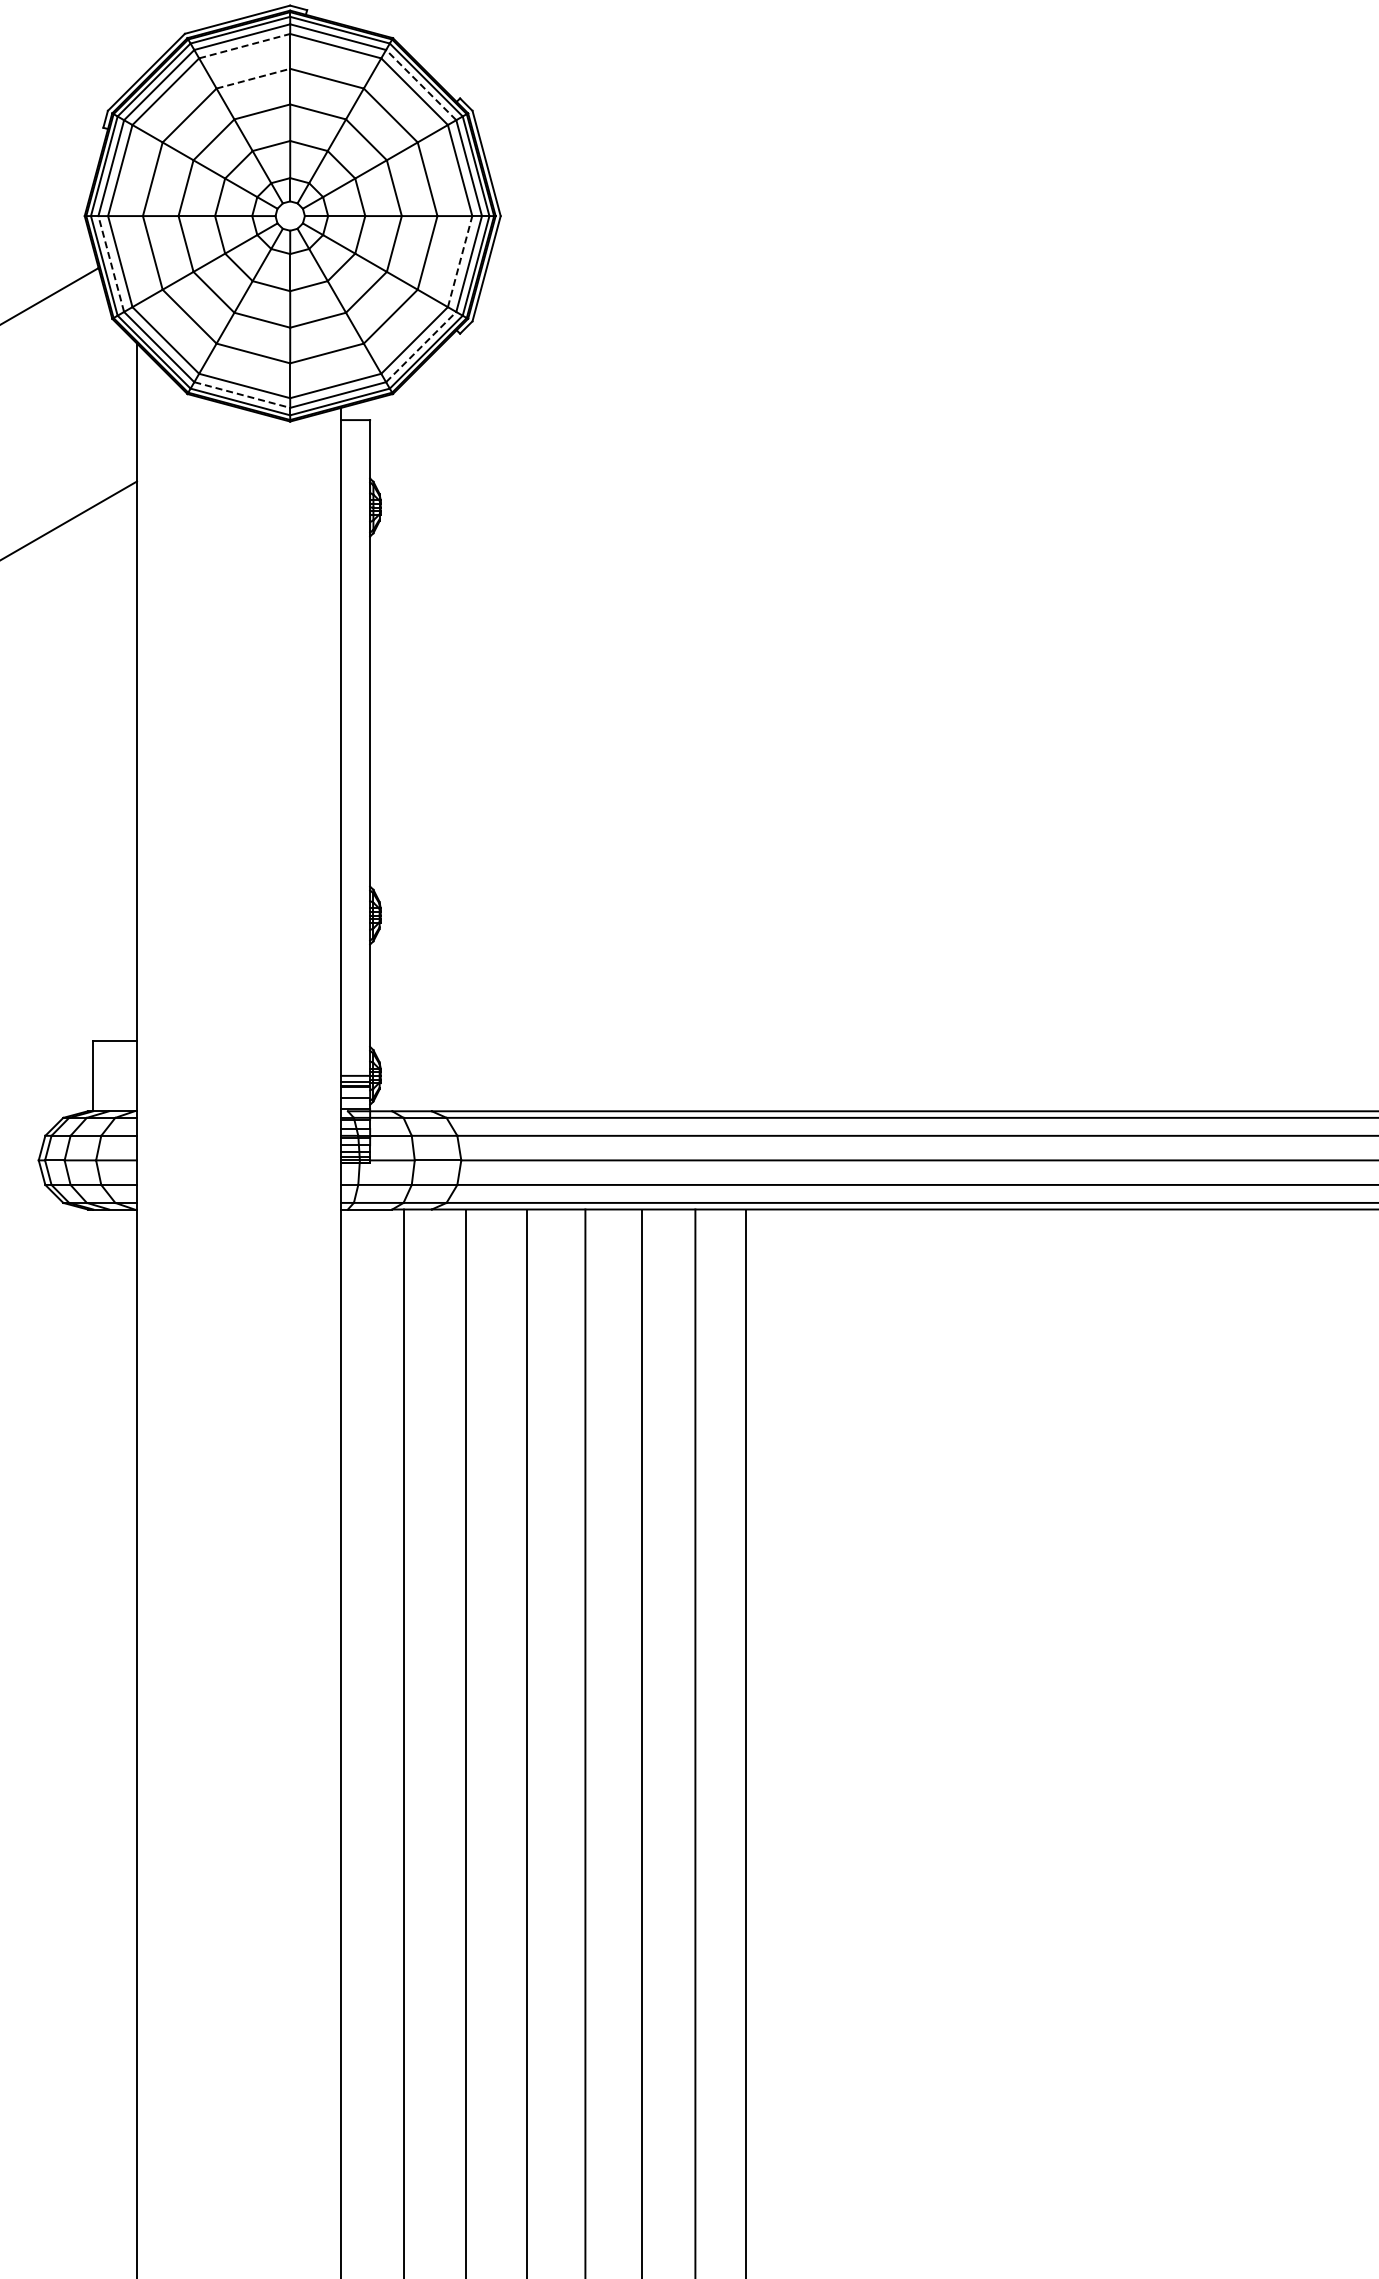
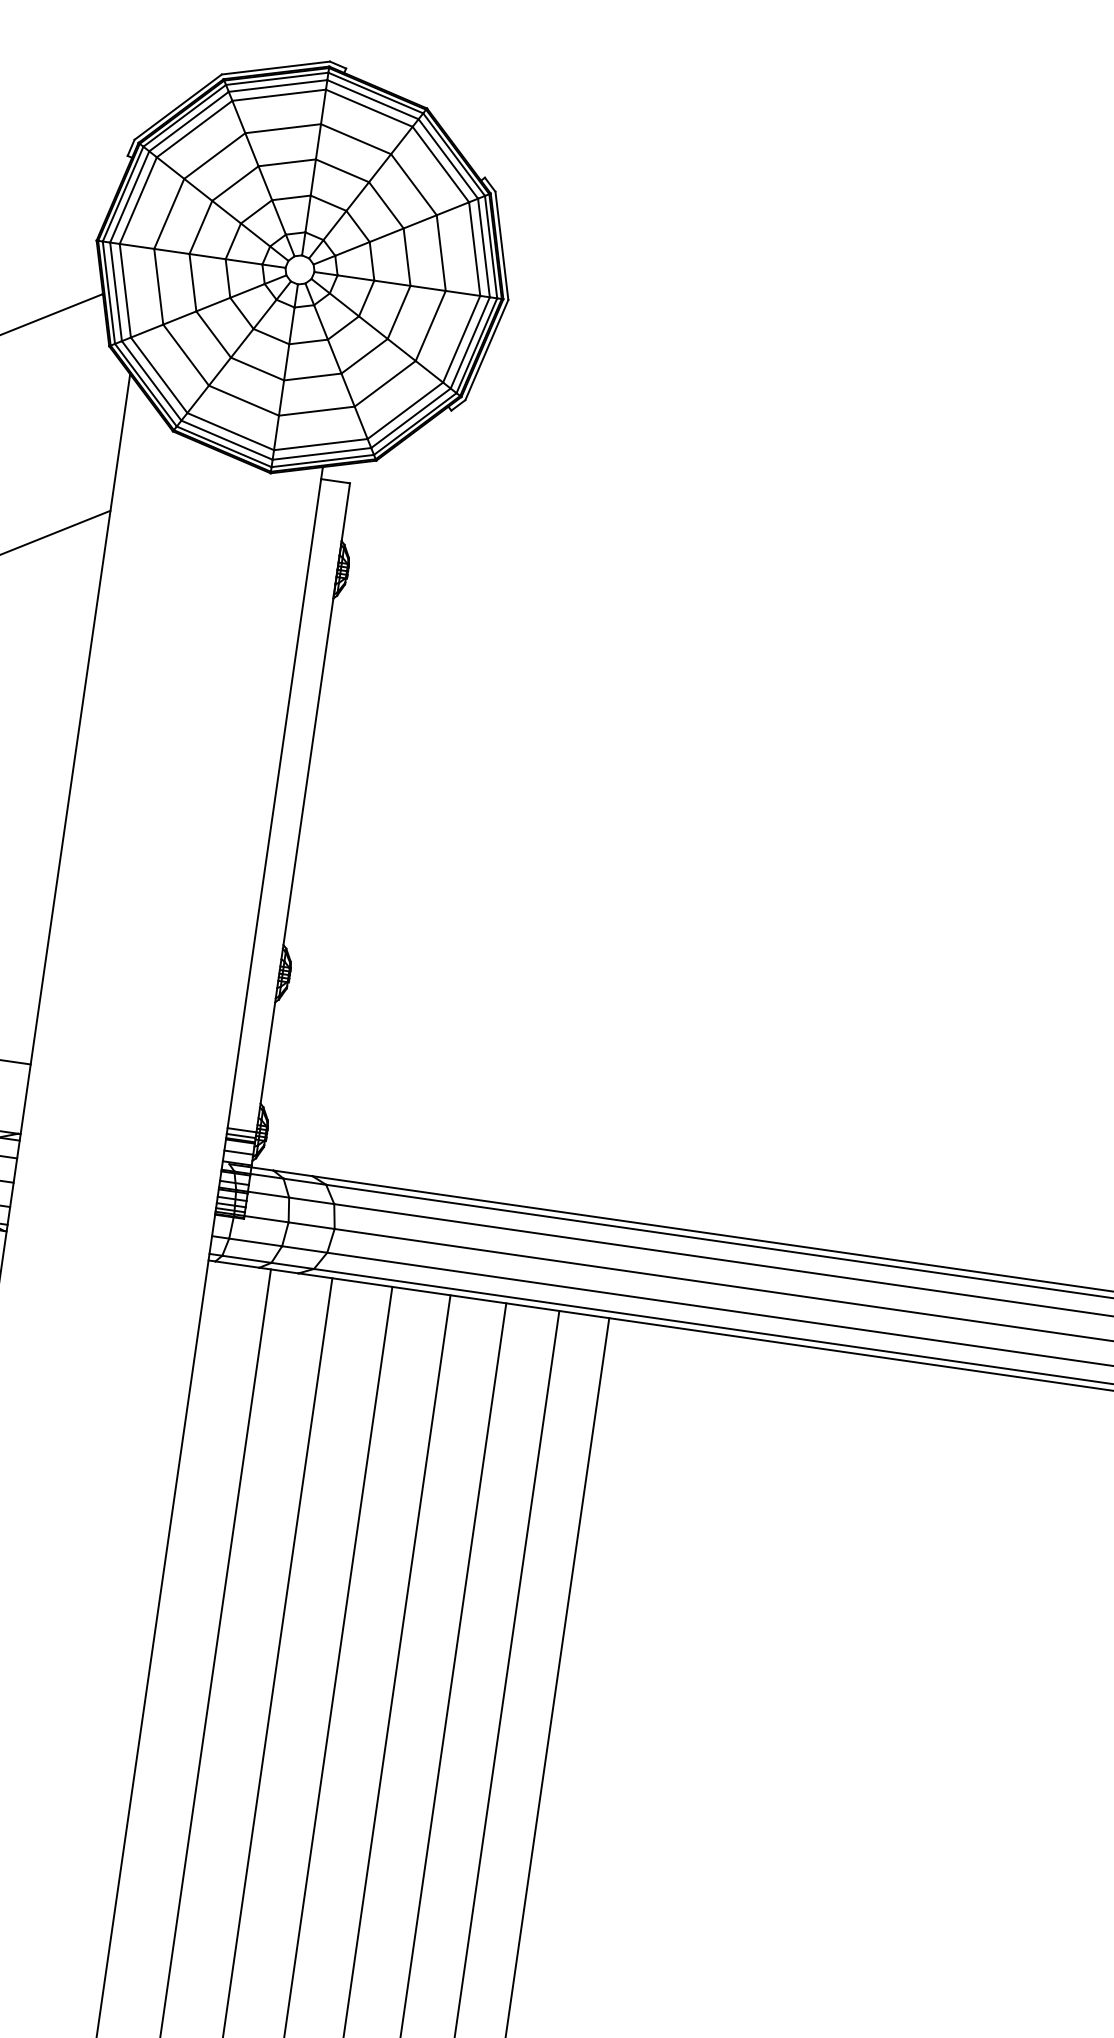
line: (245, 46) -> (279, 95), dashed -> solid
line: (253, 78) -> (283, 128), dashed -> solid
line: (421, 85) -> (448, 159), dashed -> solid
line: (460, 261) -> (462, 339), dashed -> solid
line: (111, 264) -> (116, 292), dashed -> solid
line: (421, 347) -> (411, 418), dashed -> solid
line: (242, 395) -> (227, 440), dashed -> solid

